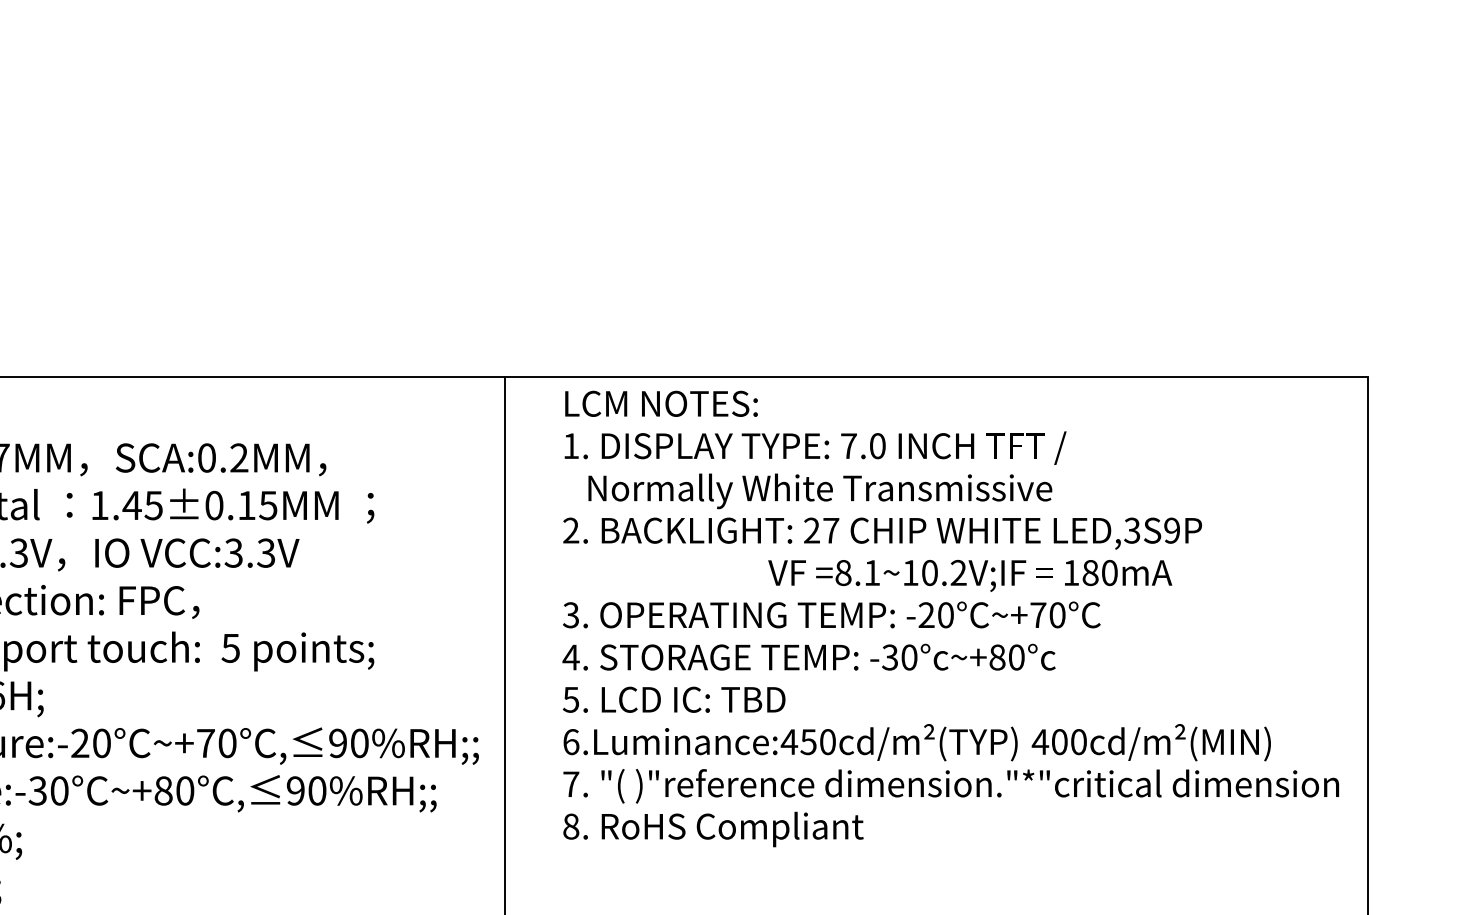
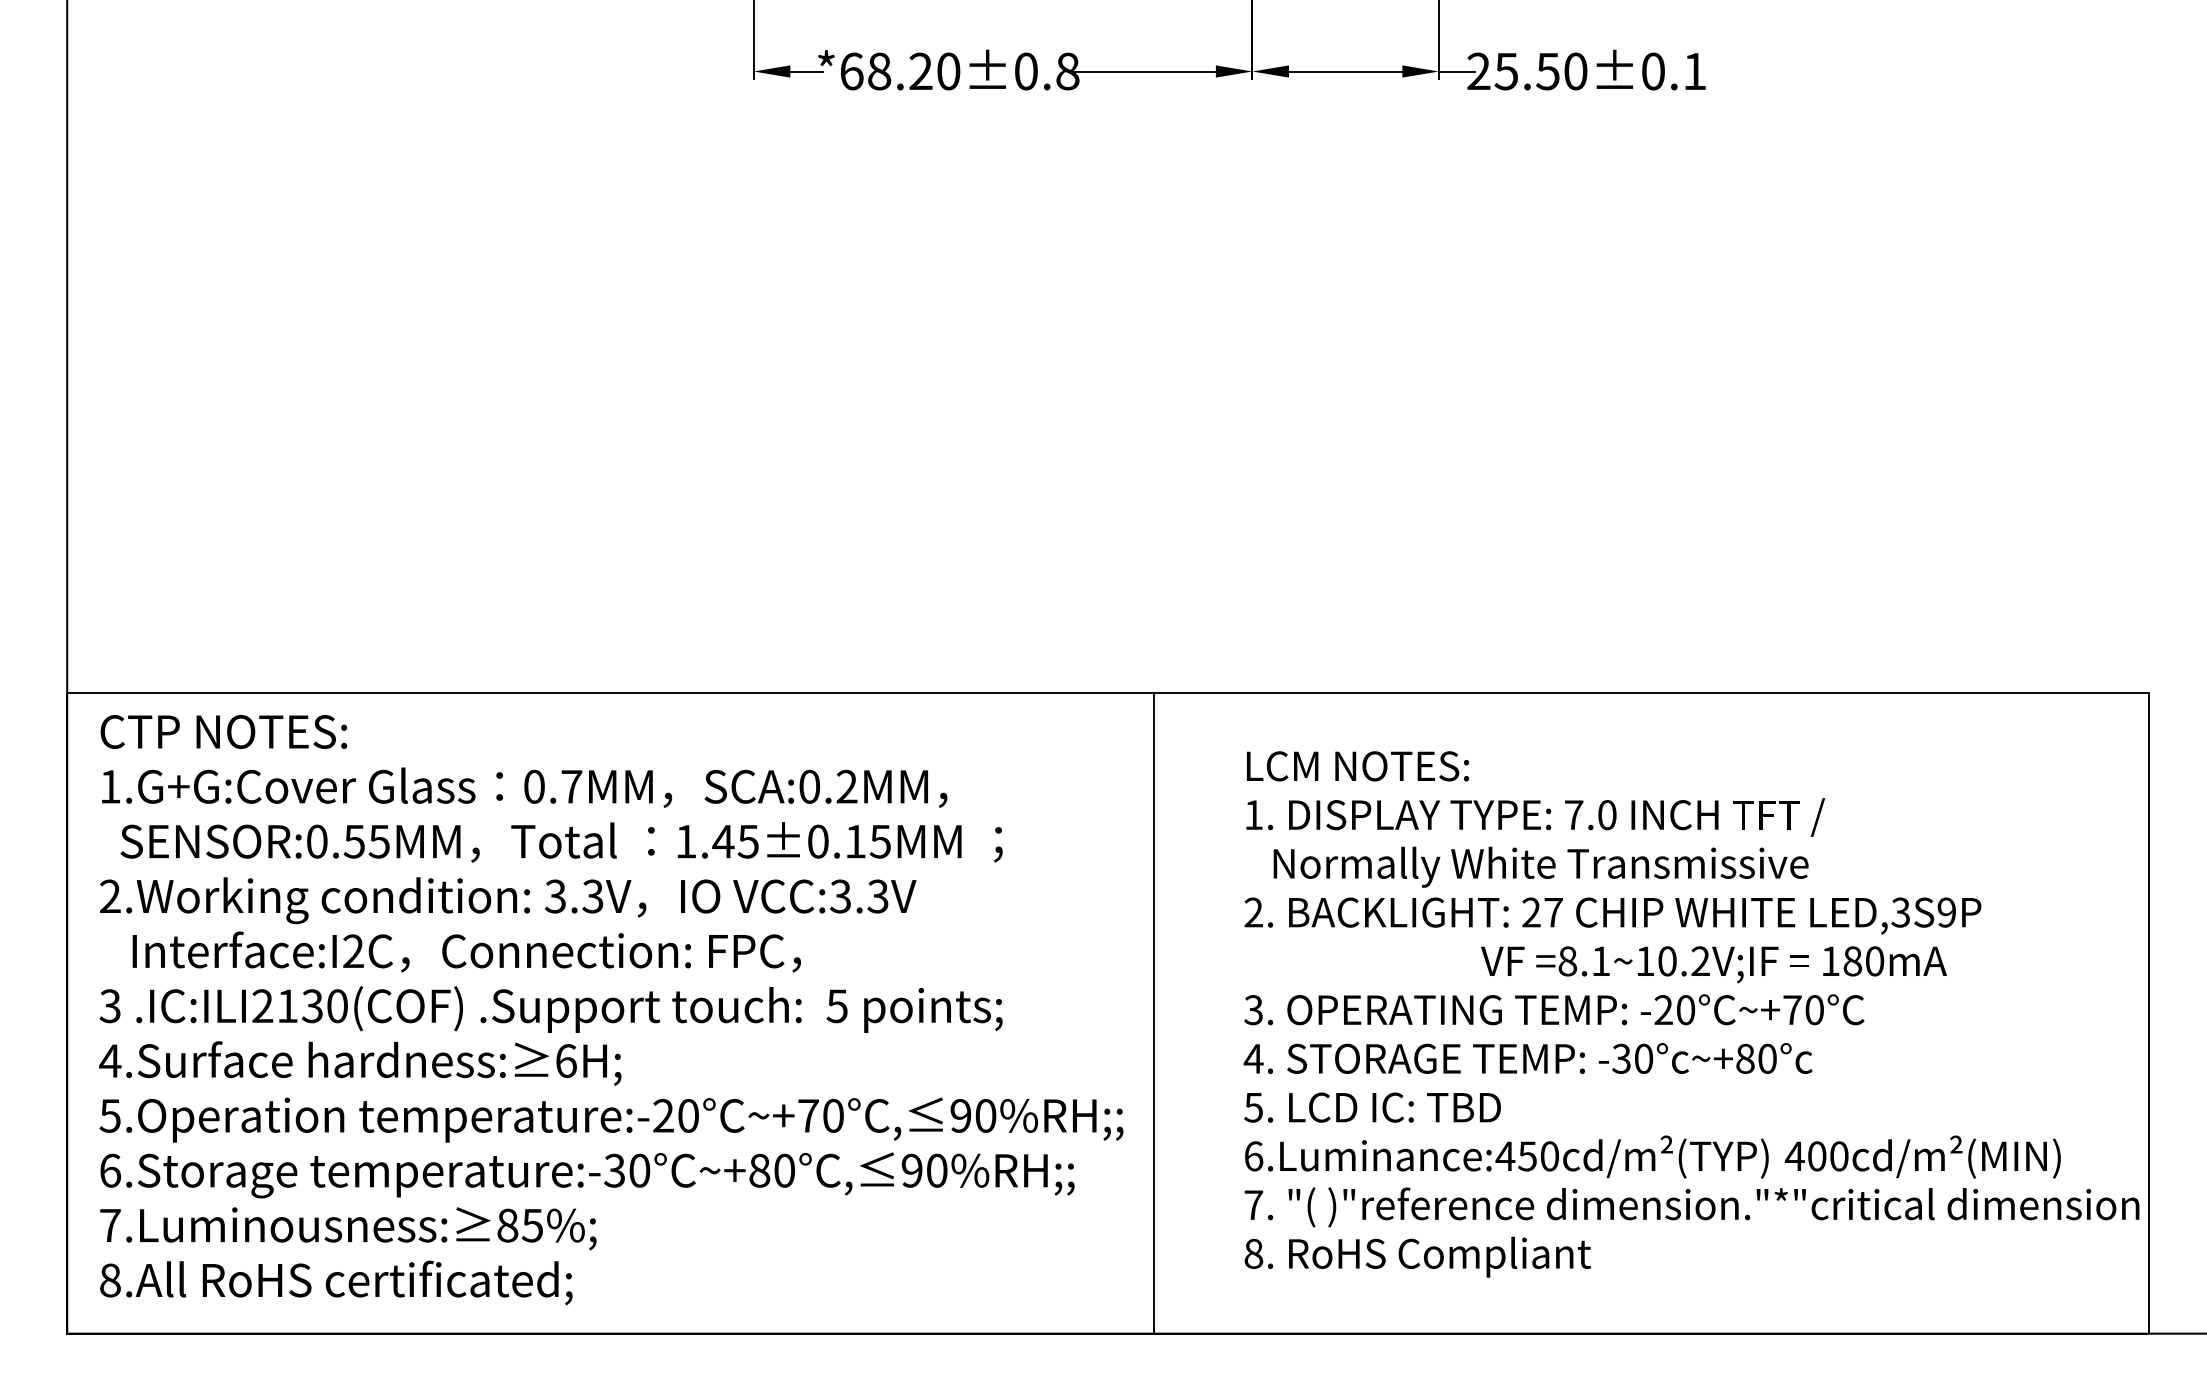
text: (950, 619) -> (1691, 1014), moved

